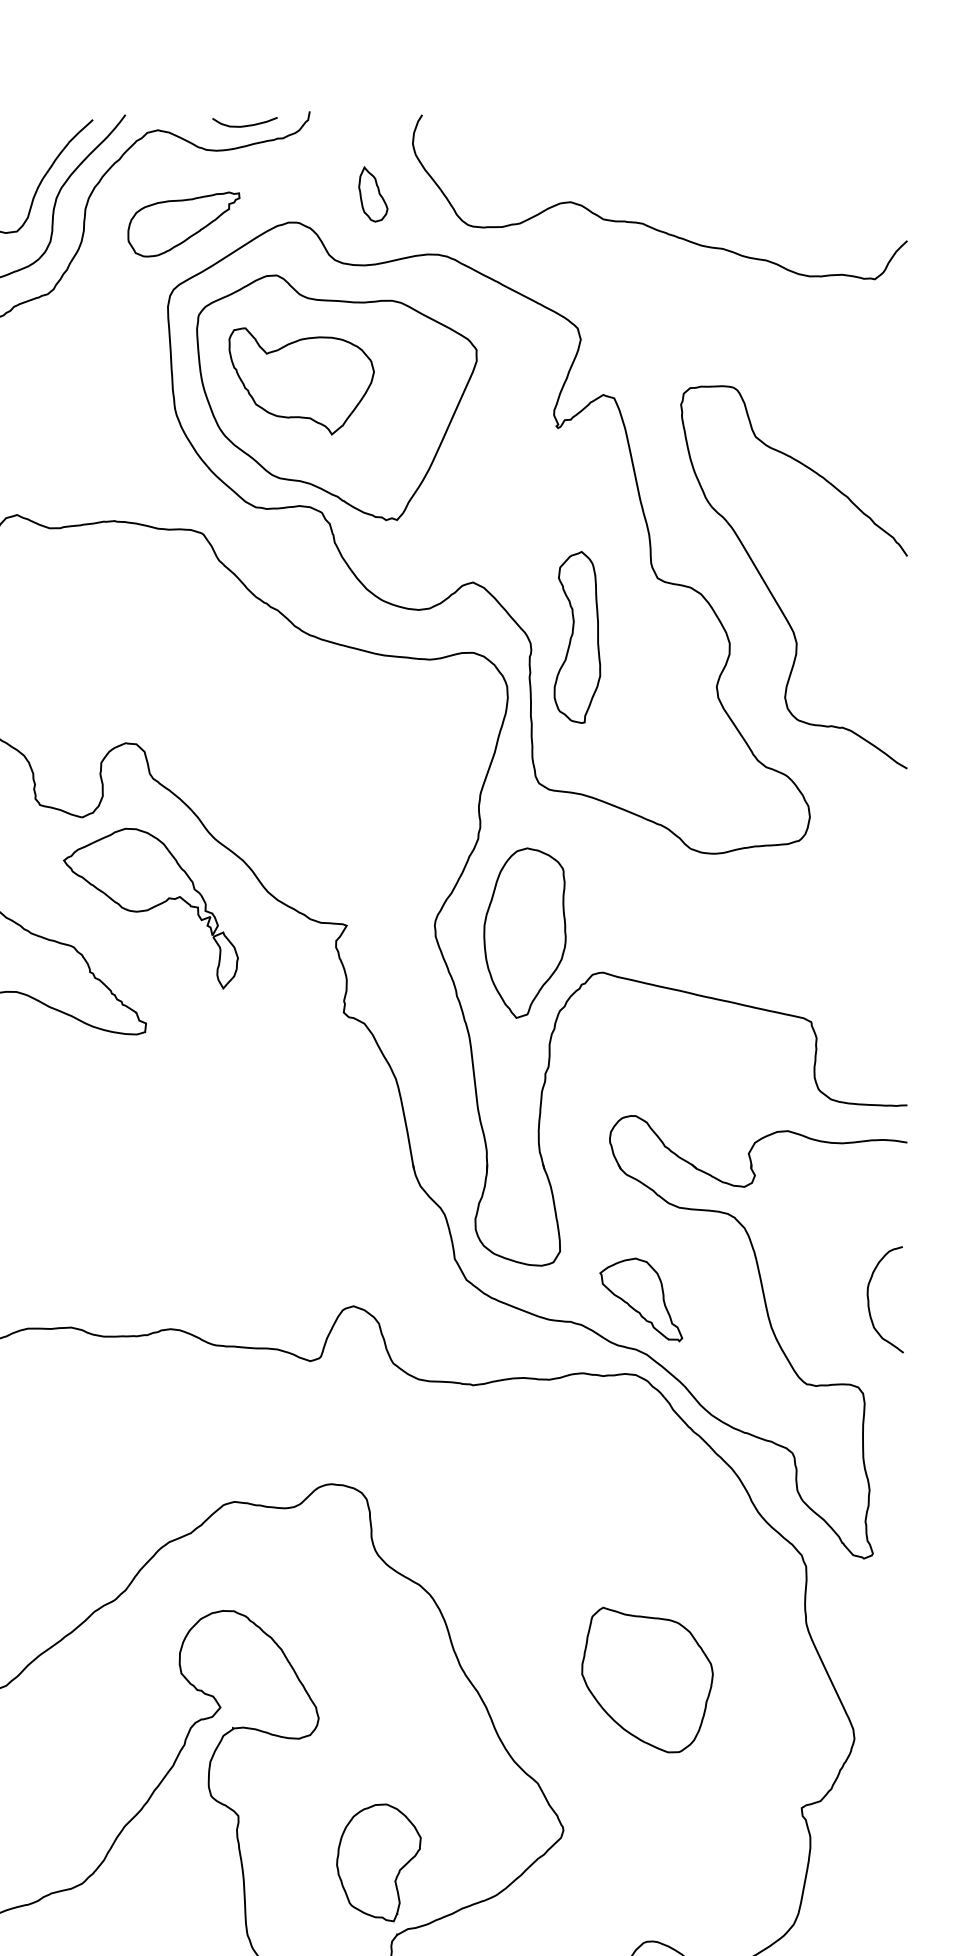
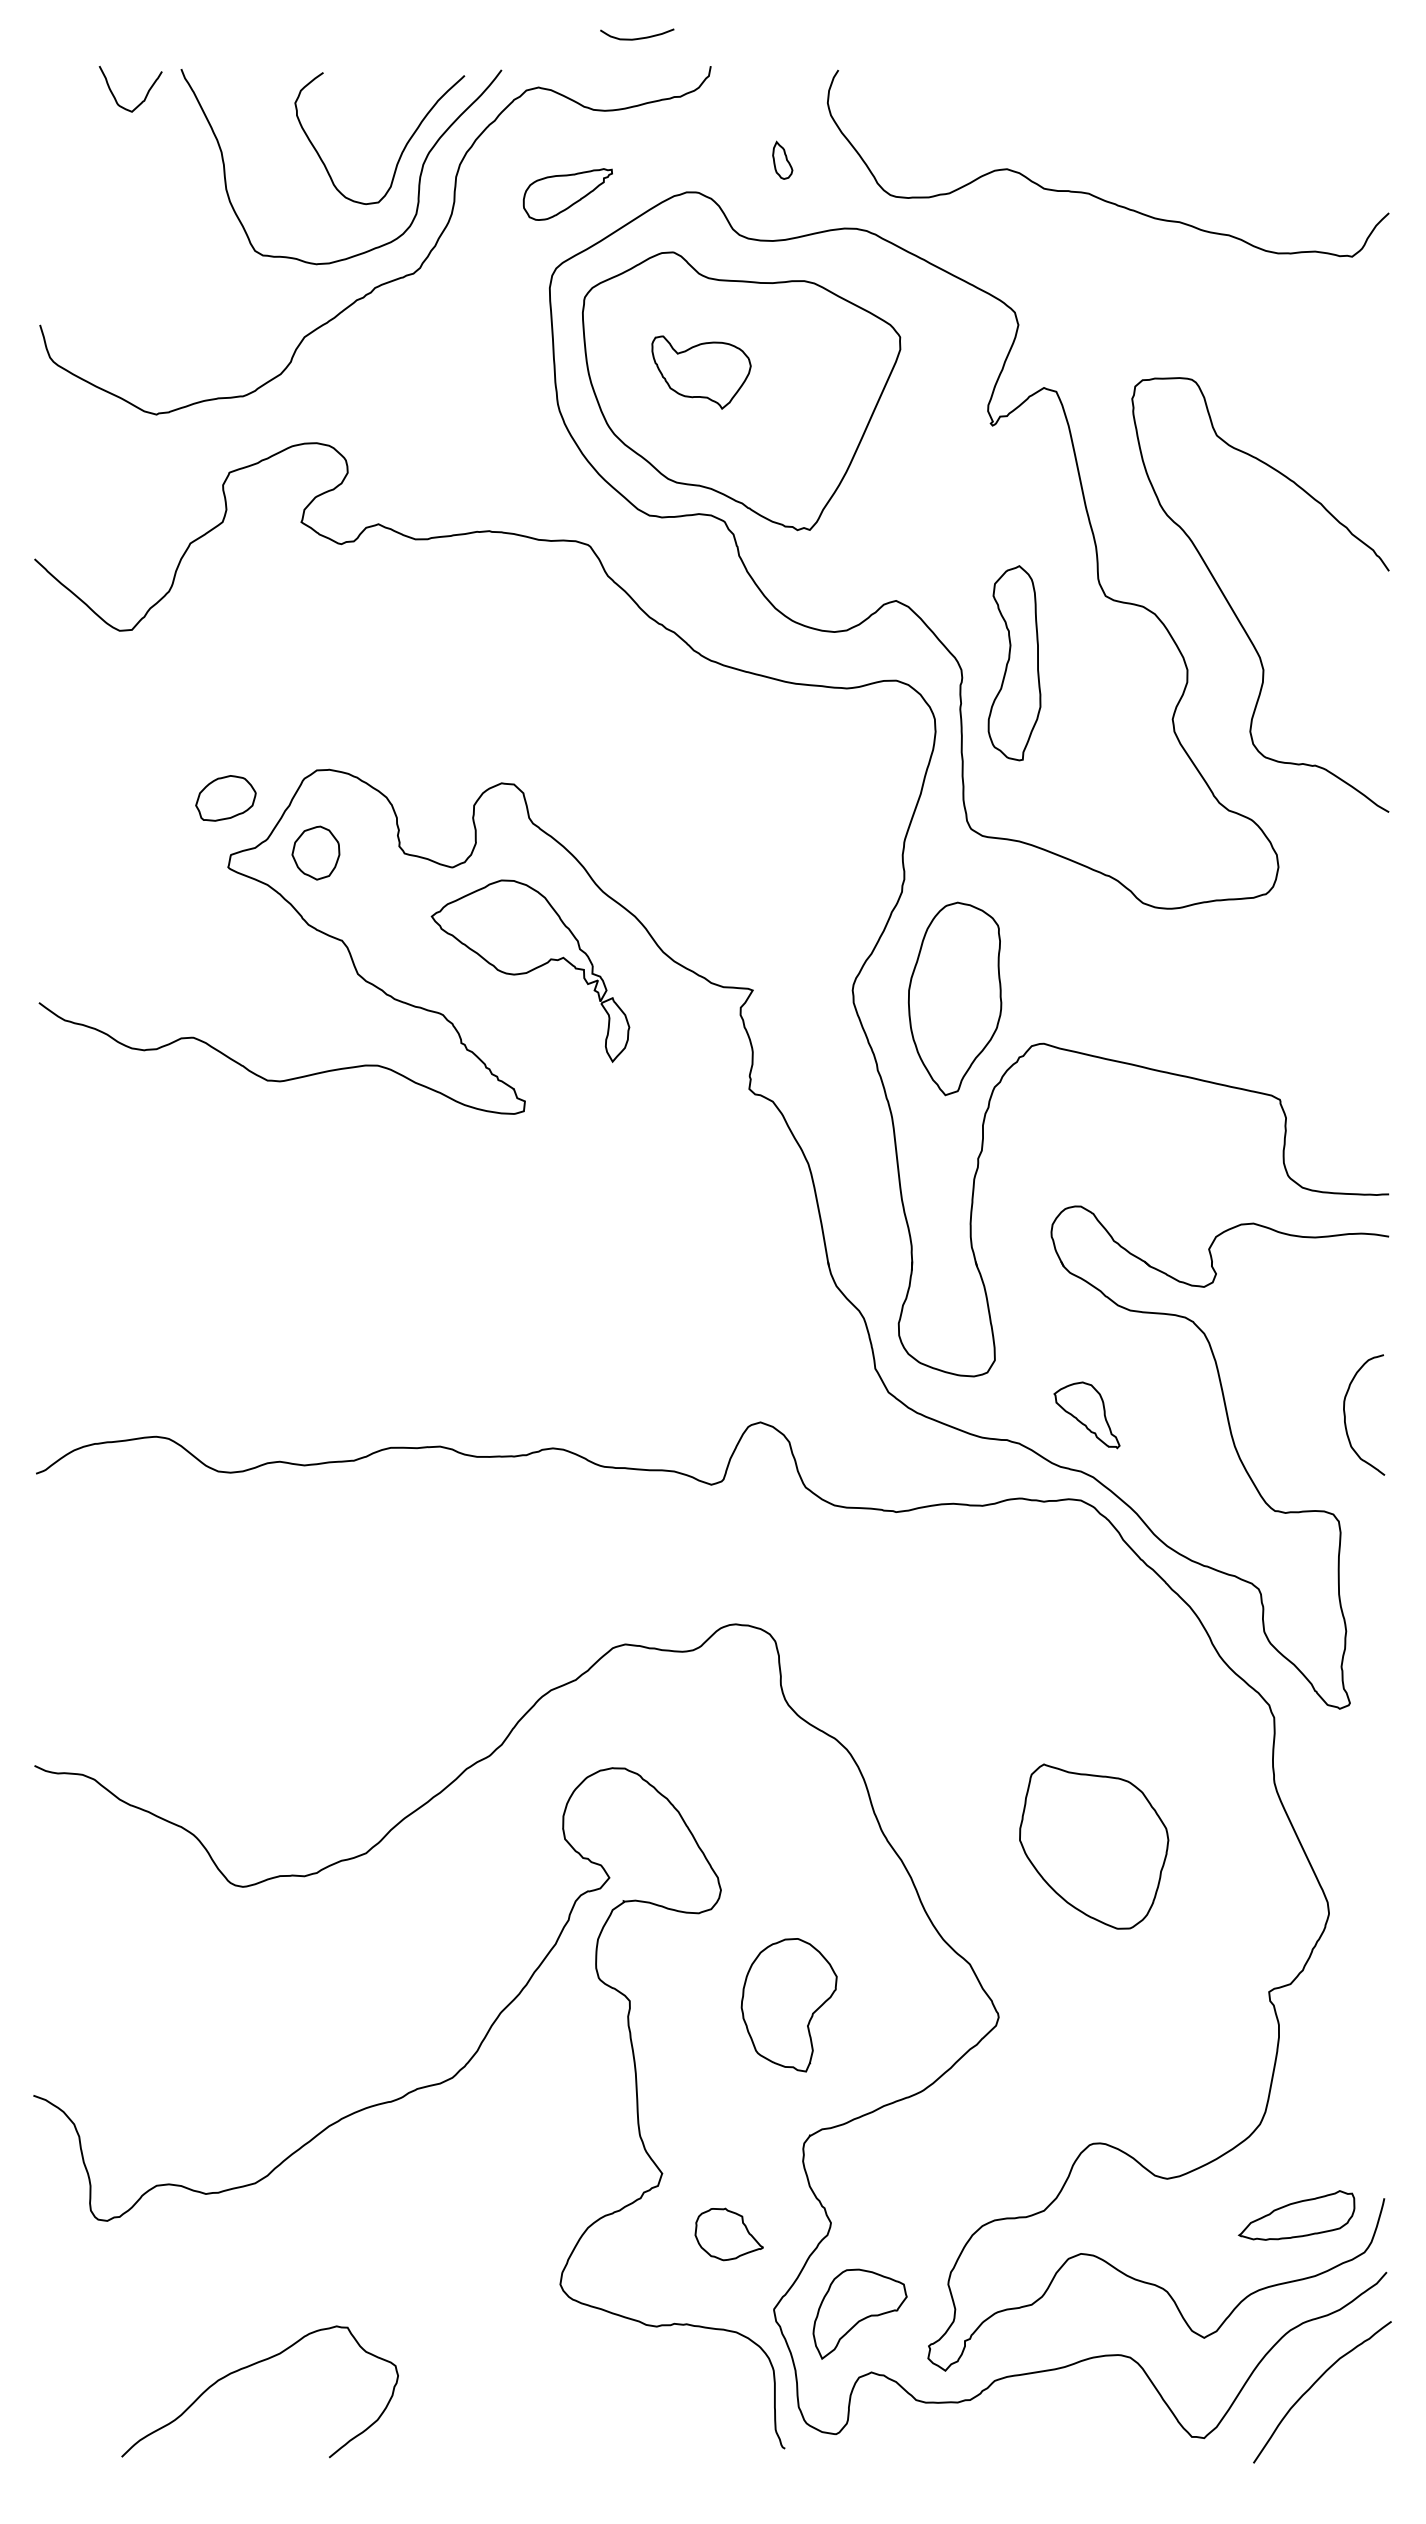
curve: (246, 124) -> (639, 37), moved
part: (372, 194) -> (782, 160), size x0.6
part: (183, 224) -> (567, 194), size x0.7
part: (301, 381) -> (701, 372), size x0.6
part: (640, 1300) -> (1086, 1415), size x0.7
part: (378, 1863) -> (788, 2005), moved

